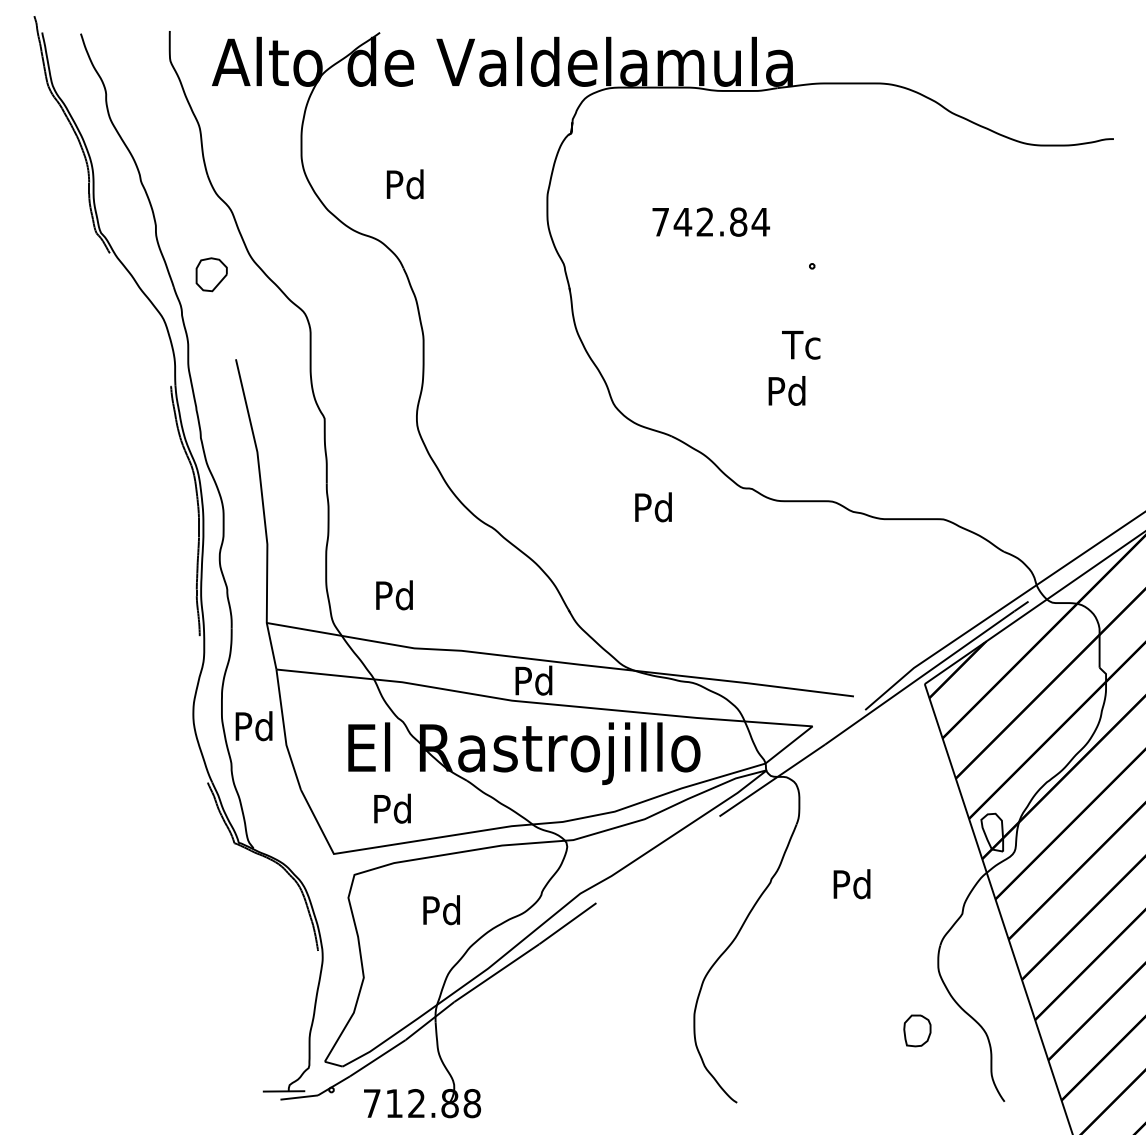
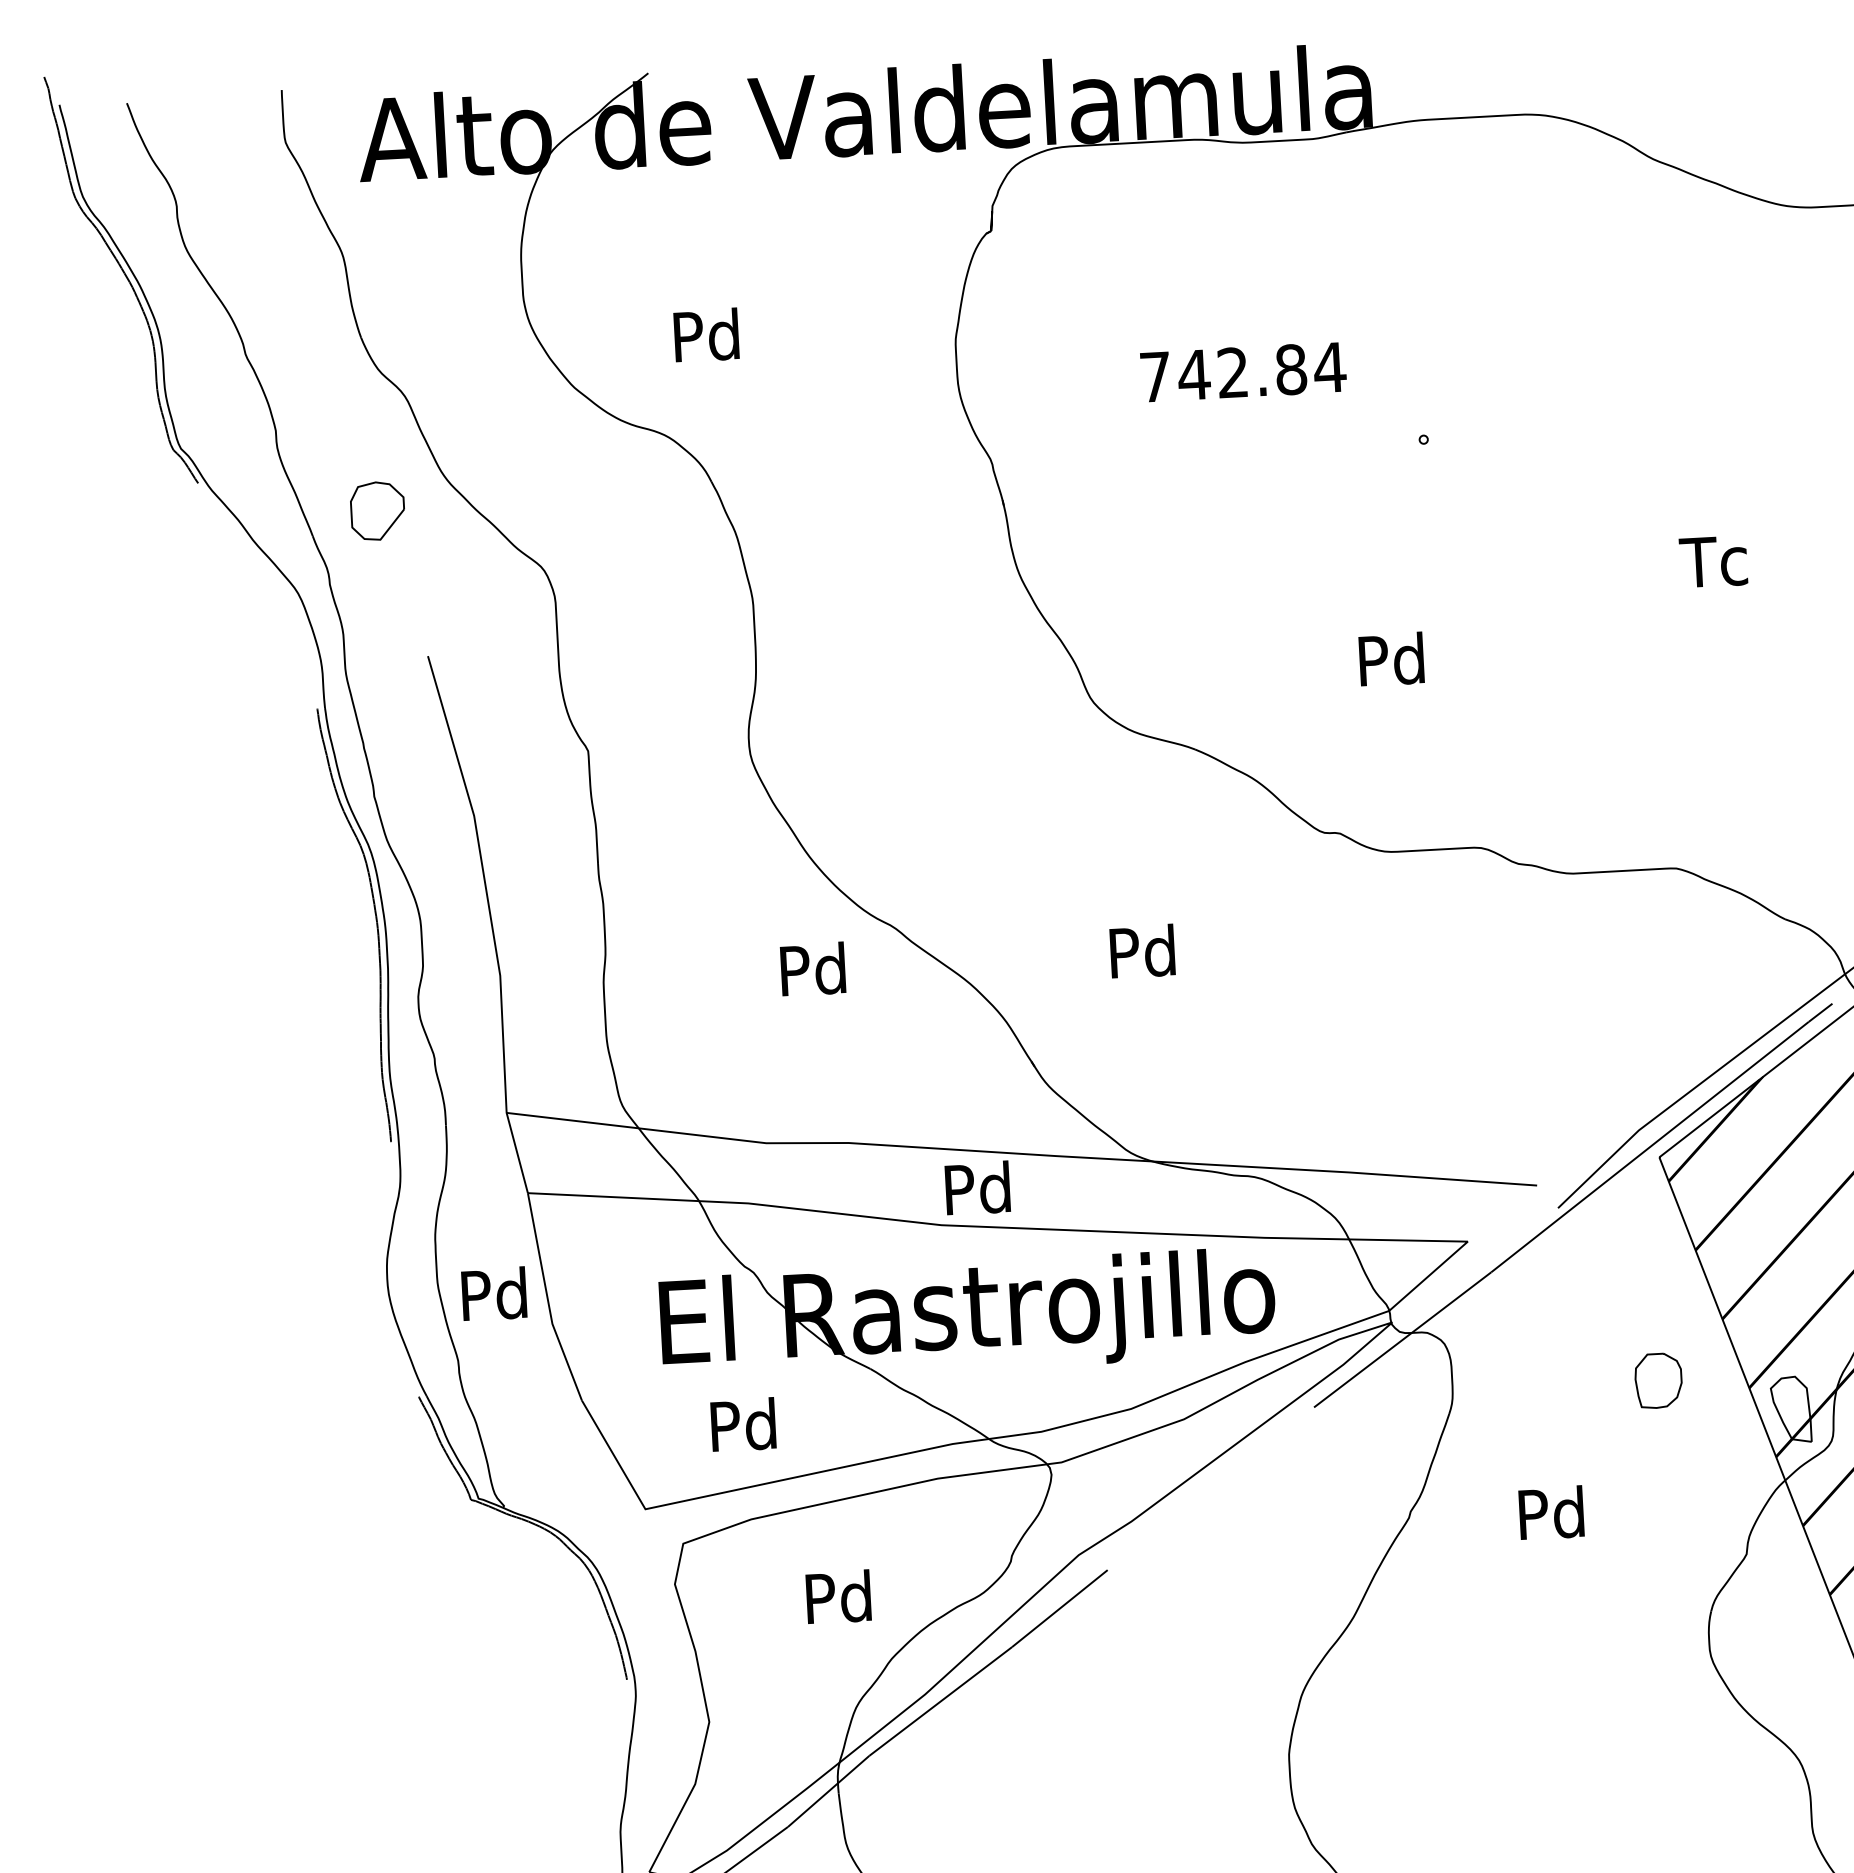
text: (801, 345) -> (1714, 562), moved
text: (653, 507) -> (1142, 951), moved
text: (394, 595) -> (813, 969), moved
part: (917, 1030) -> (1658, 1380), moved

